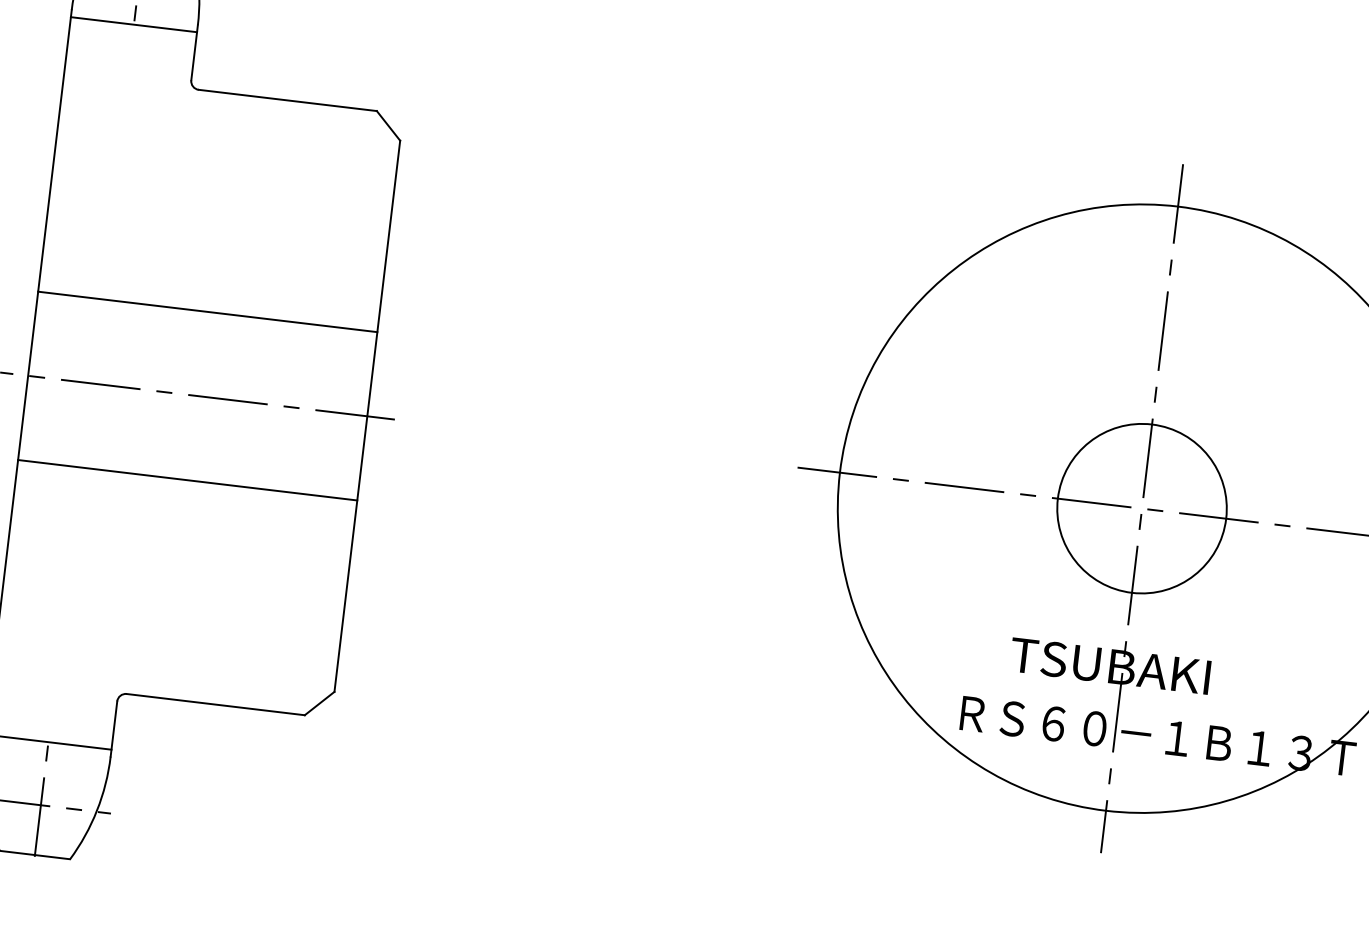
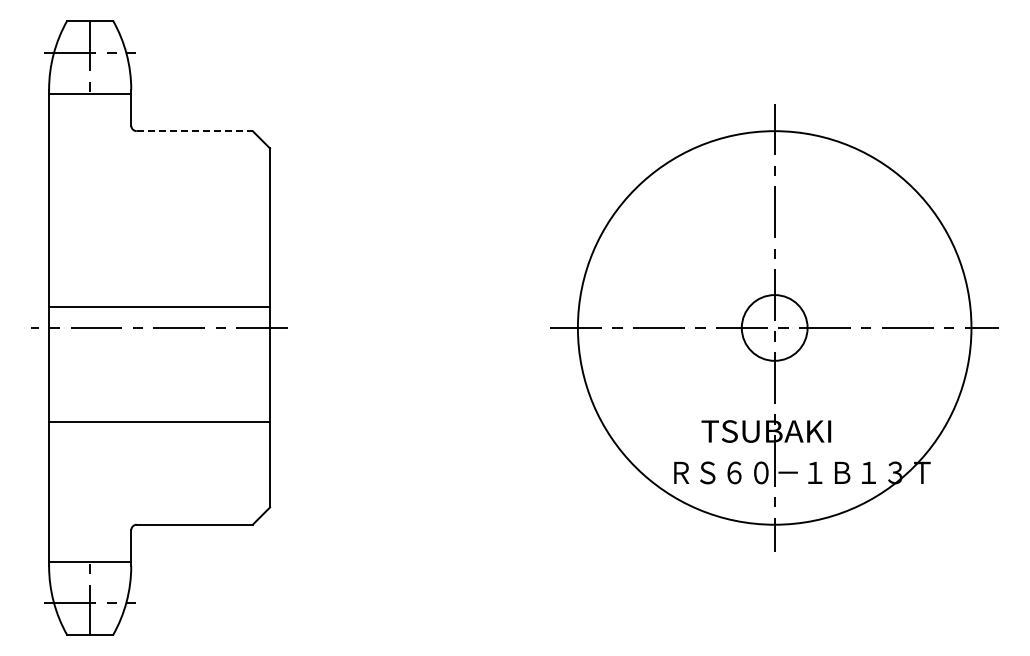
line: (287, 100) -> (194, 131), solid -> dashed
line: (207, 312) -> (159, 307), moved
line: (187, 479) -> (159, 421), moved
circle: (1141, 507) -> (774, 327), size x0.6

